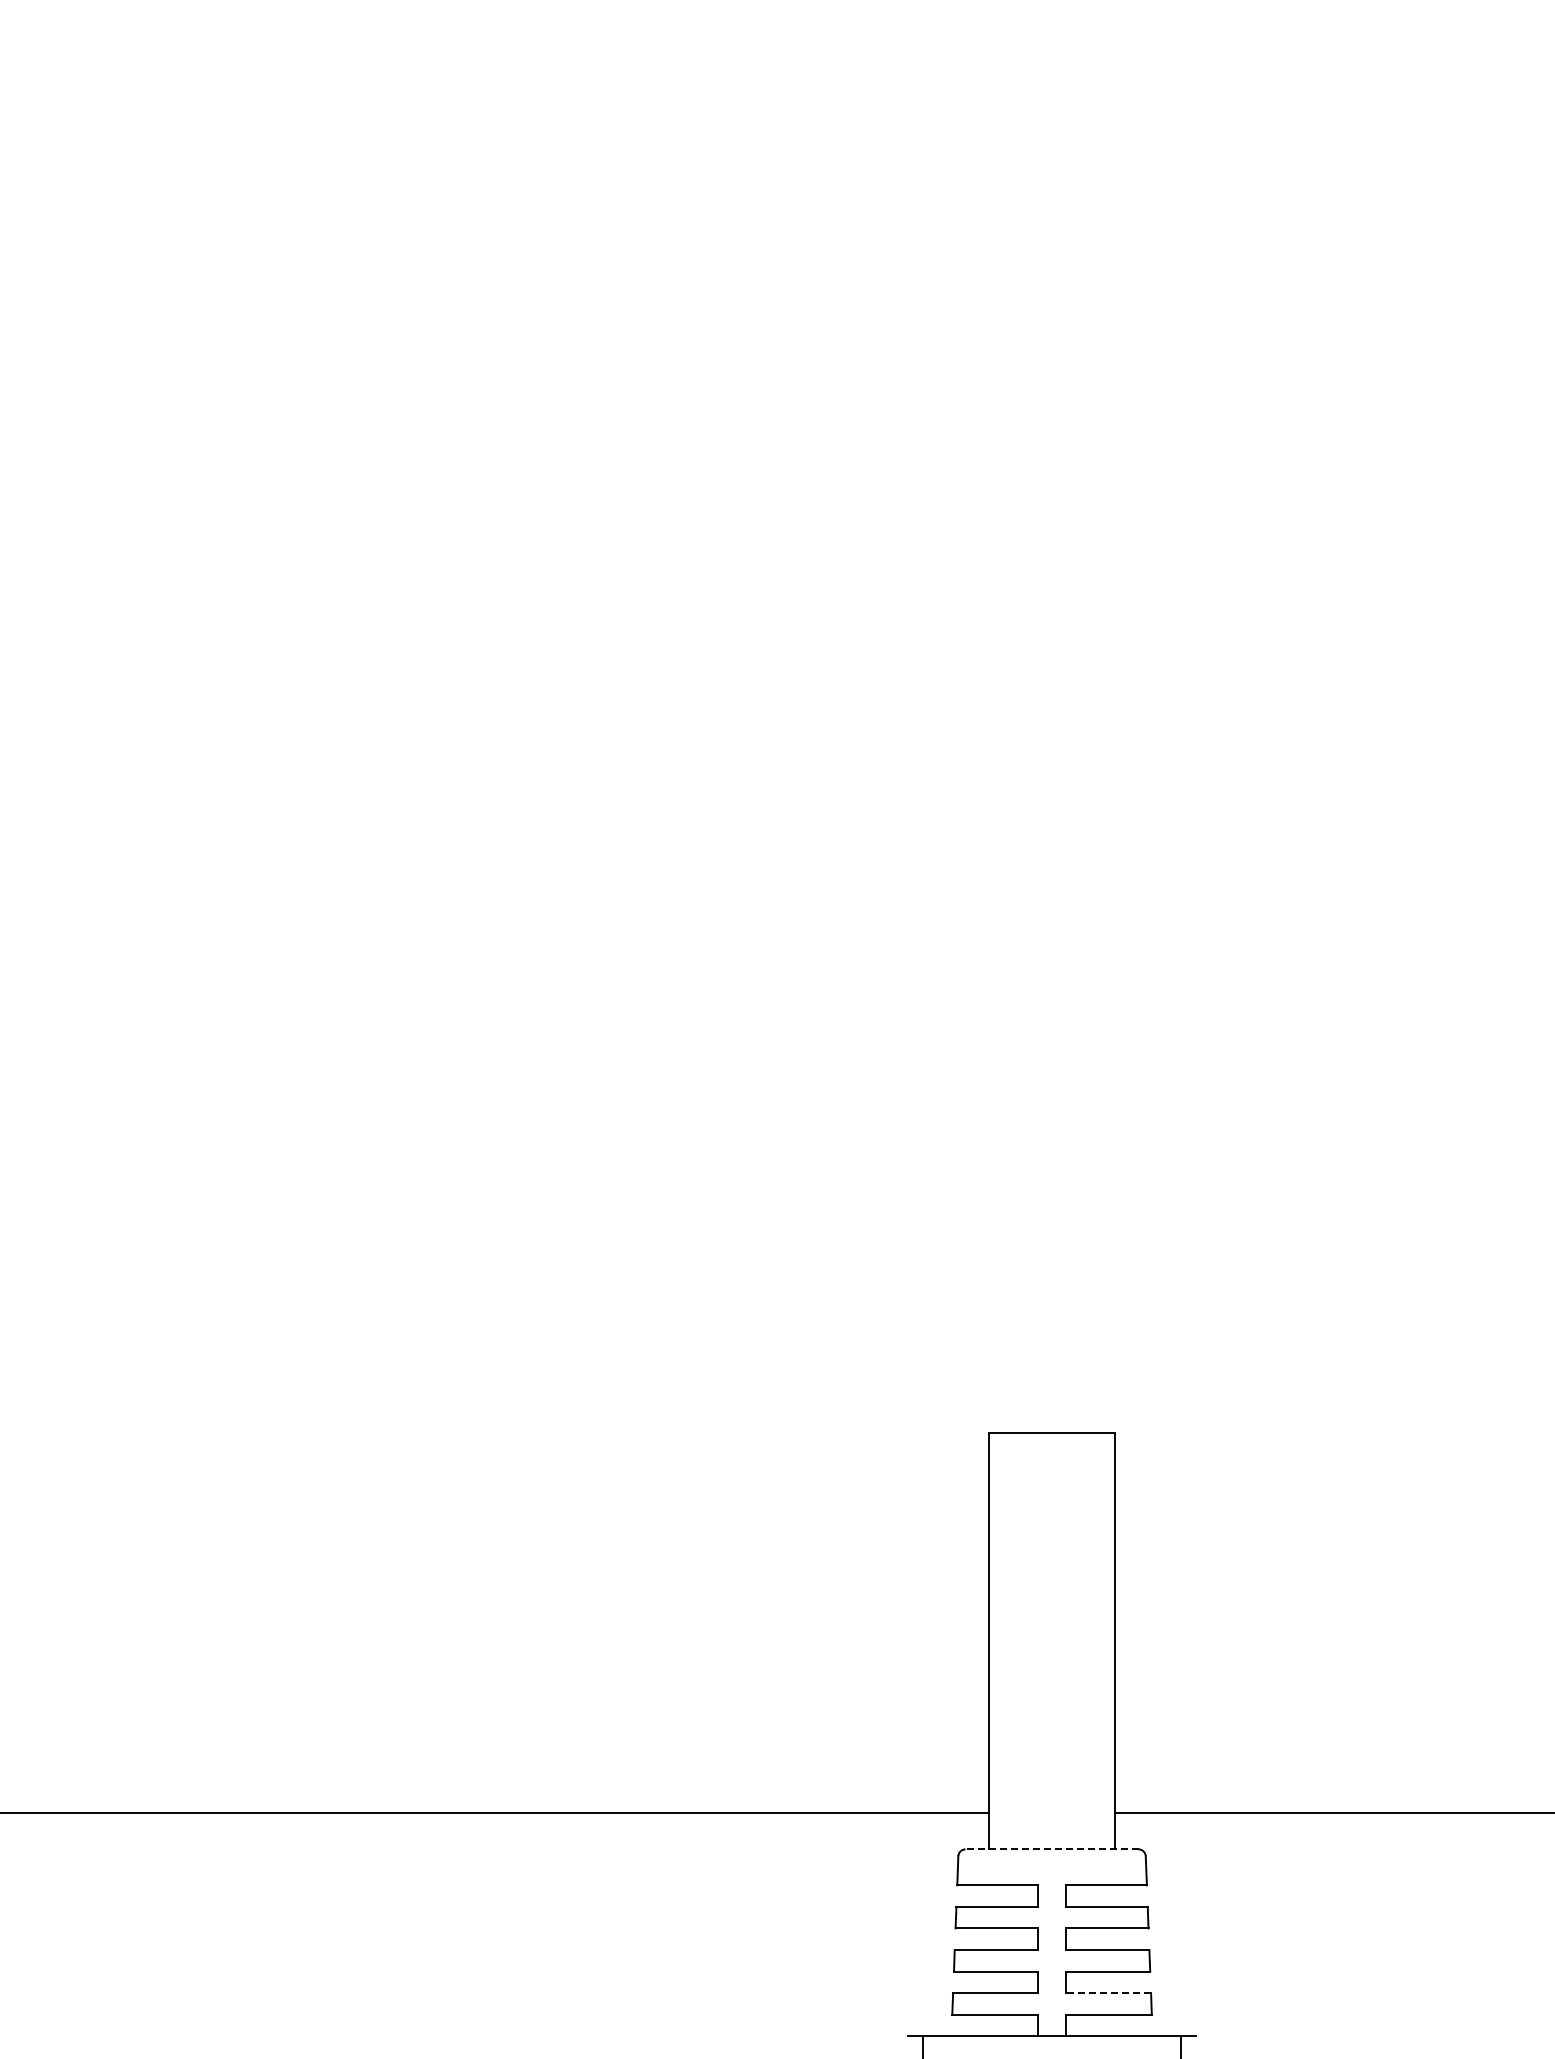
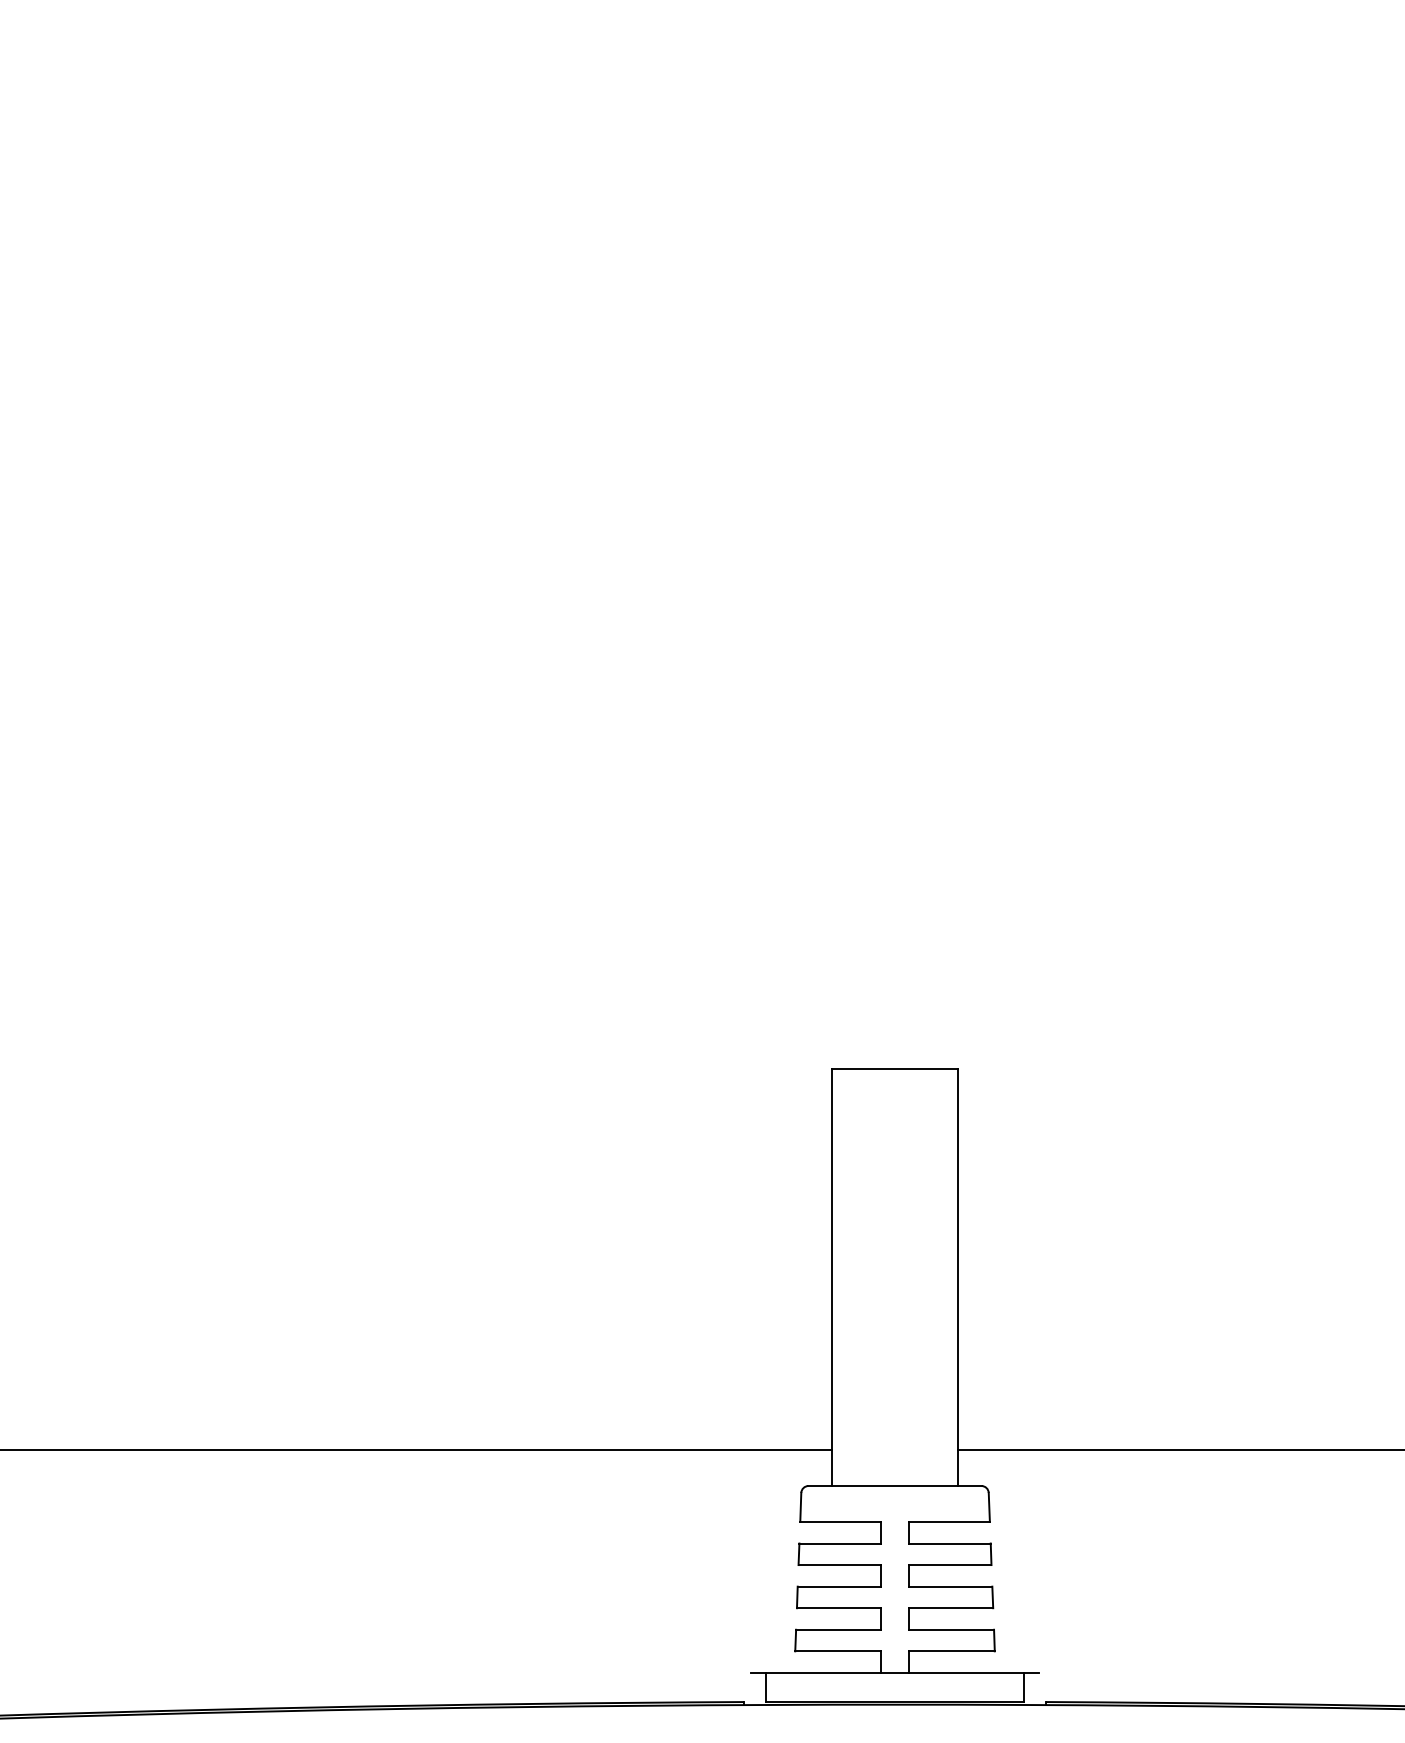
line: (1052, 1849) -> (895, 1486), dashed -> solid
line: (1108, 1993) -> (951, 1630), dashed -> solid

